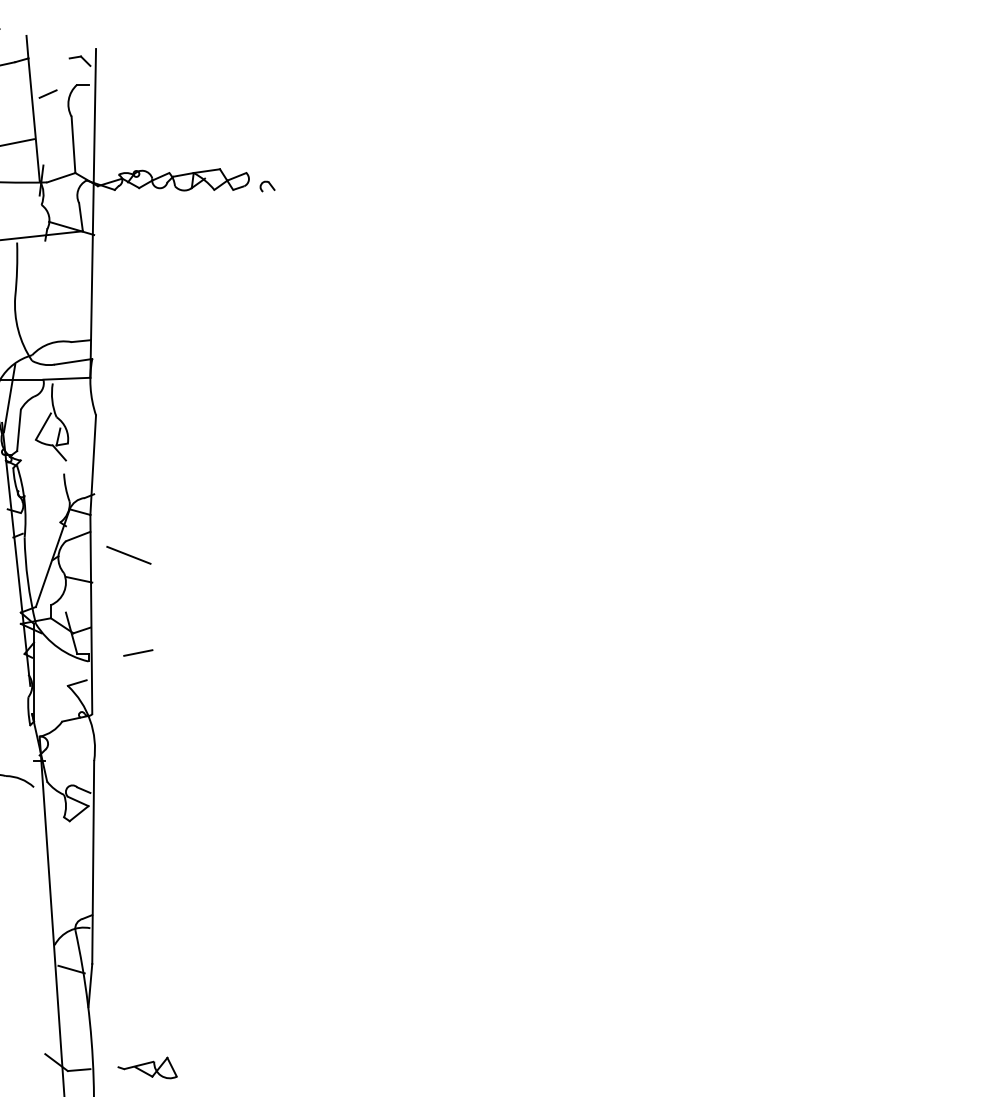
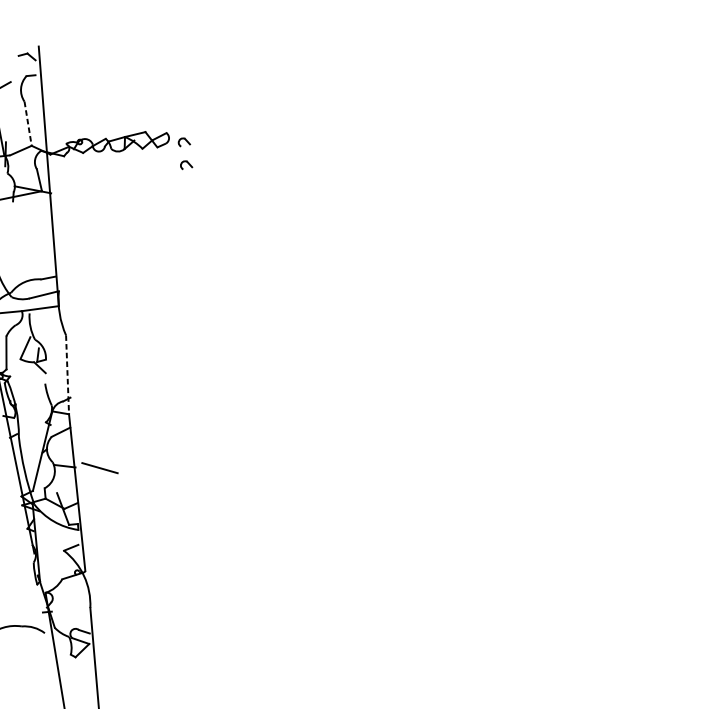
line: (73, 145) -> (28, 124), solid -> dashed
part: (267, 215) -> (186, 165), added
line: (93, 465) -> (67, 375), solid -> dashed
line: (128, 555) -> (99, 468), moved
line: (138, 652) -> (117, 519), removed

